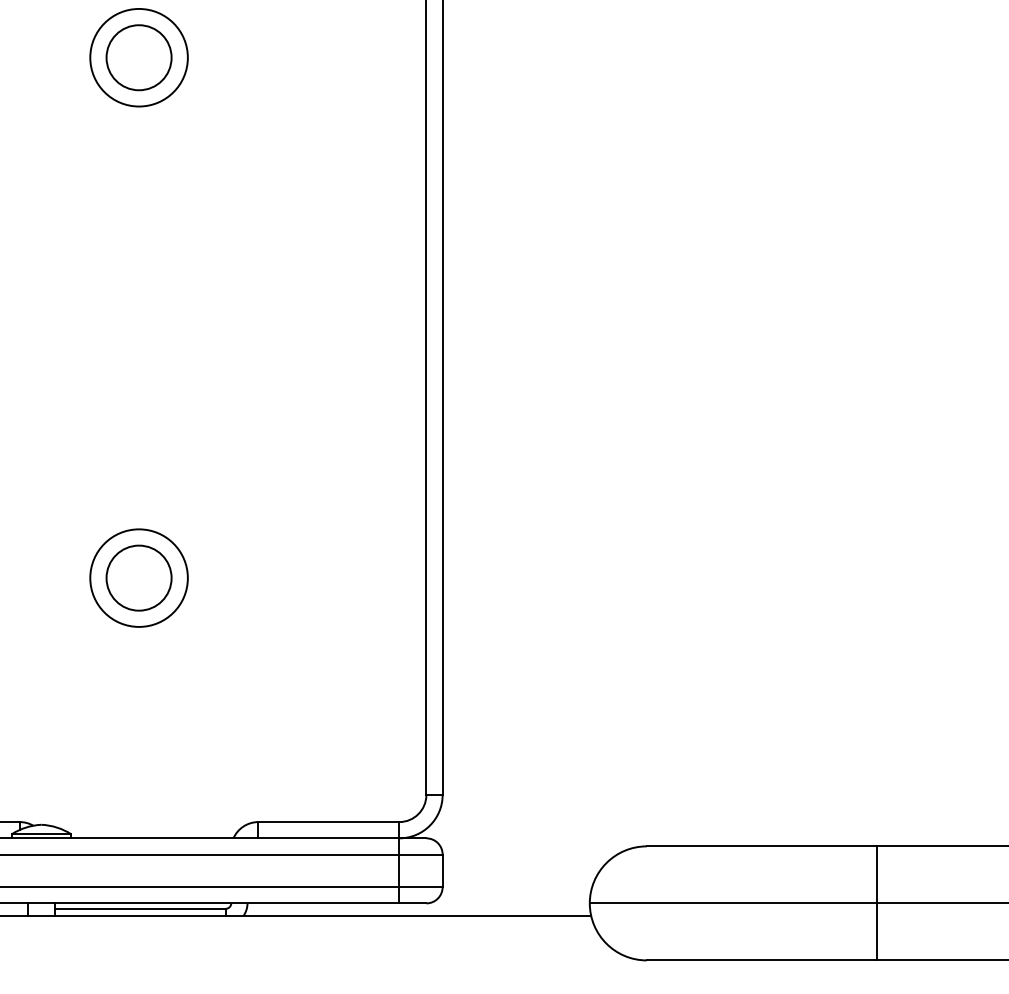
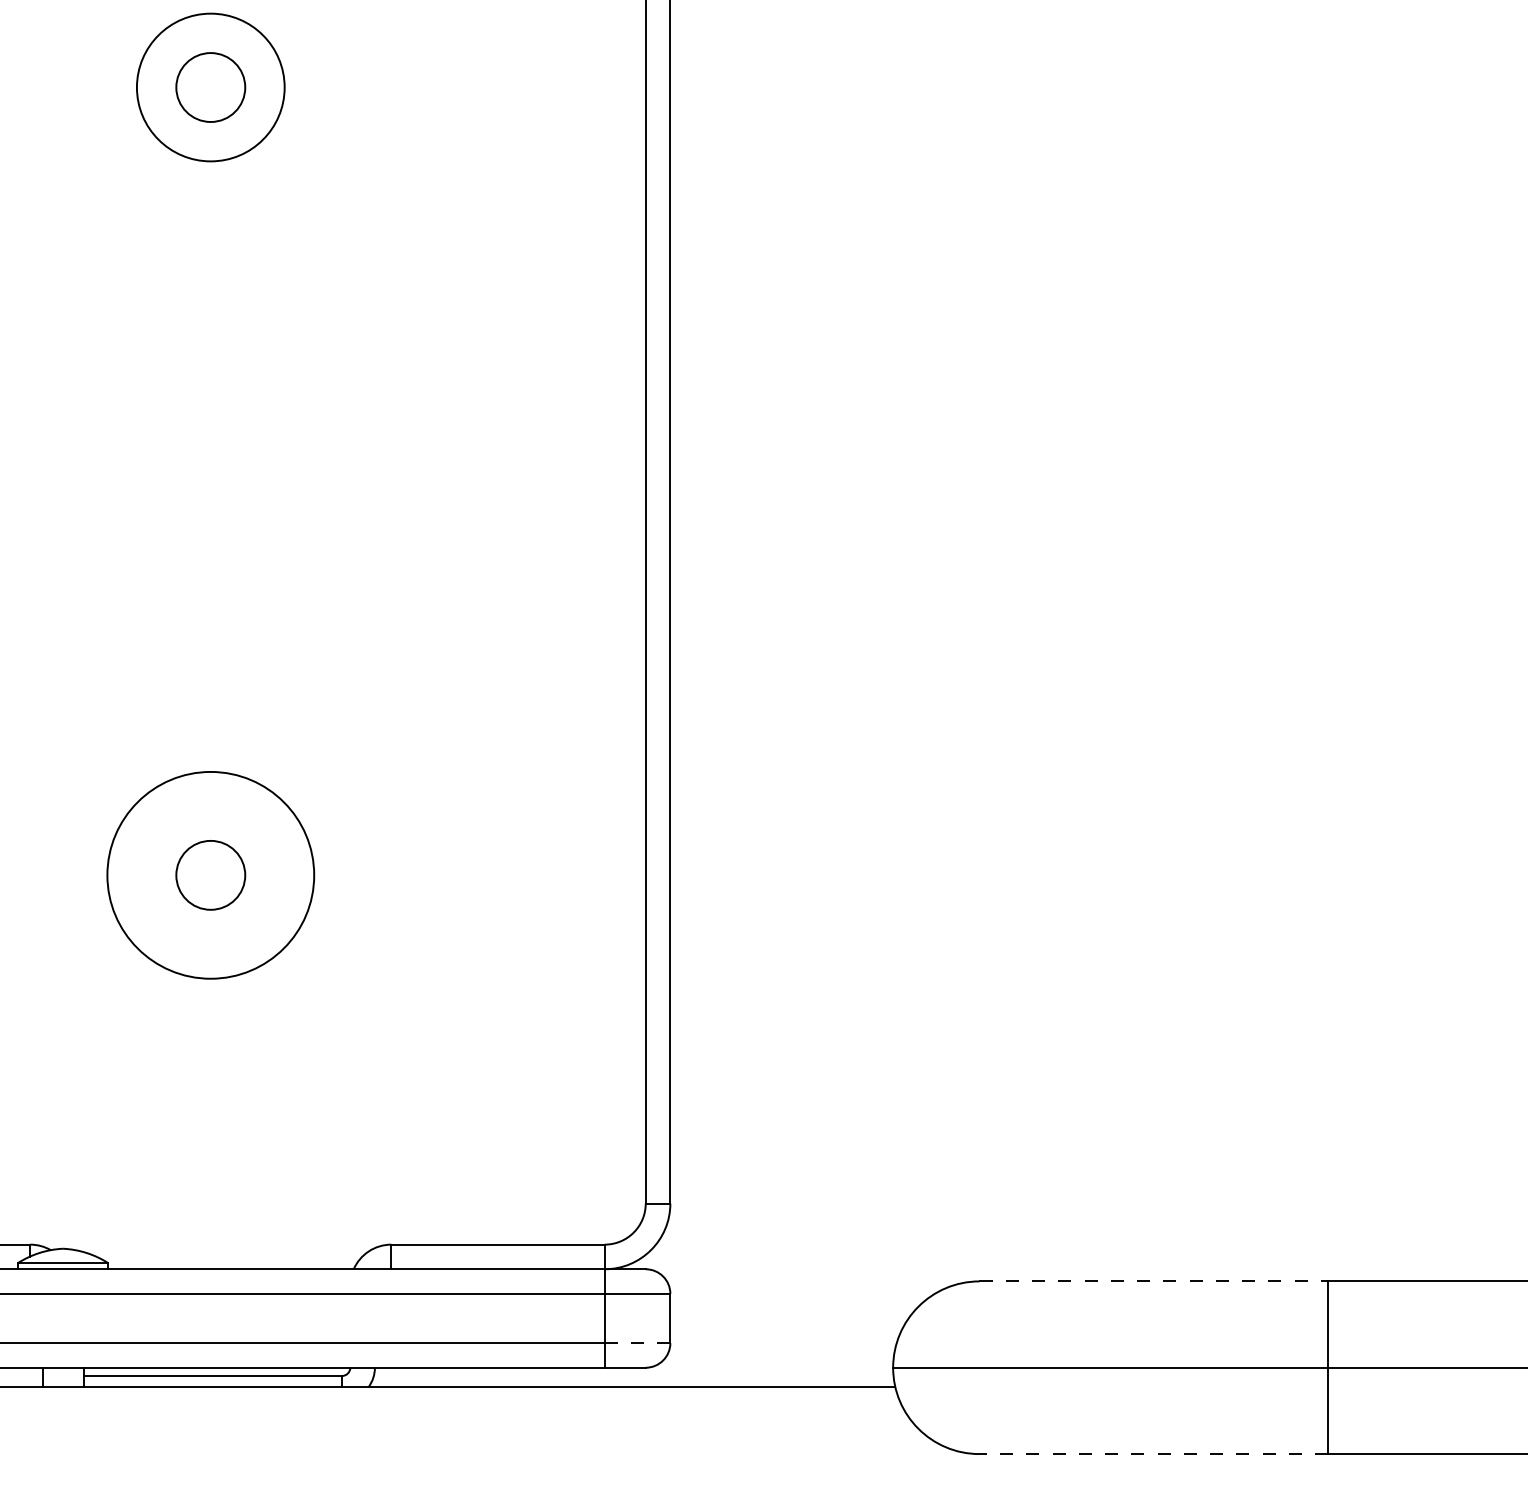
circle: (138, 57) -> (209, 87), size x0.7
circle: (138, 577) -> (209, 874), size x0.7
circle: (138, 577) -> (209, 874), size x1.4
line: (762, 846) -> (1154, 1281), solid -> dashed
line: (420, 887) -> (636, 1343), solid -> dashed
line: (761, 960) -> (1153, 1454), solid -> dashed

